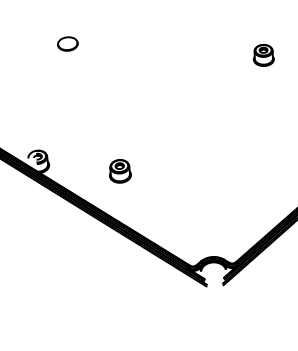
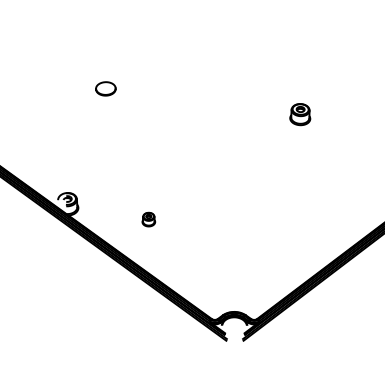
part: (119, 171) -> (148, 219), size x0.6

